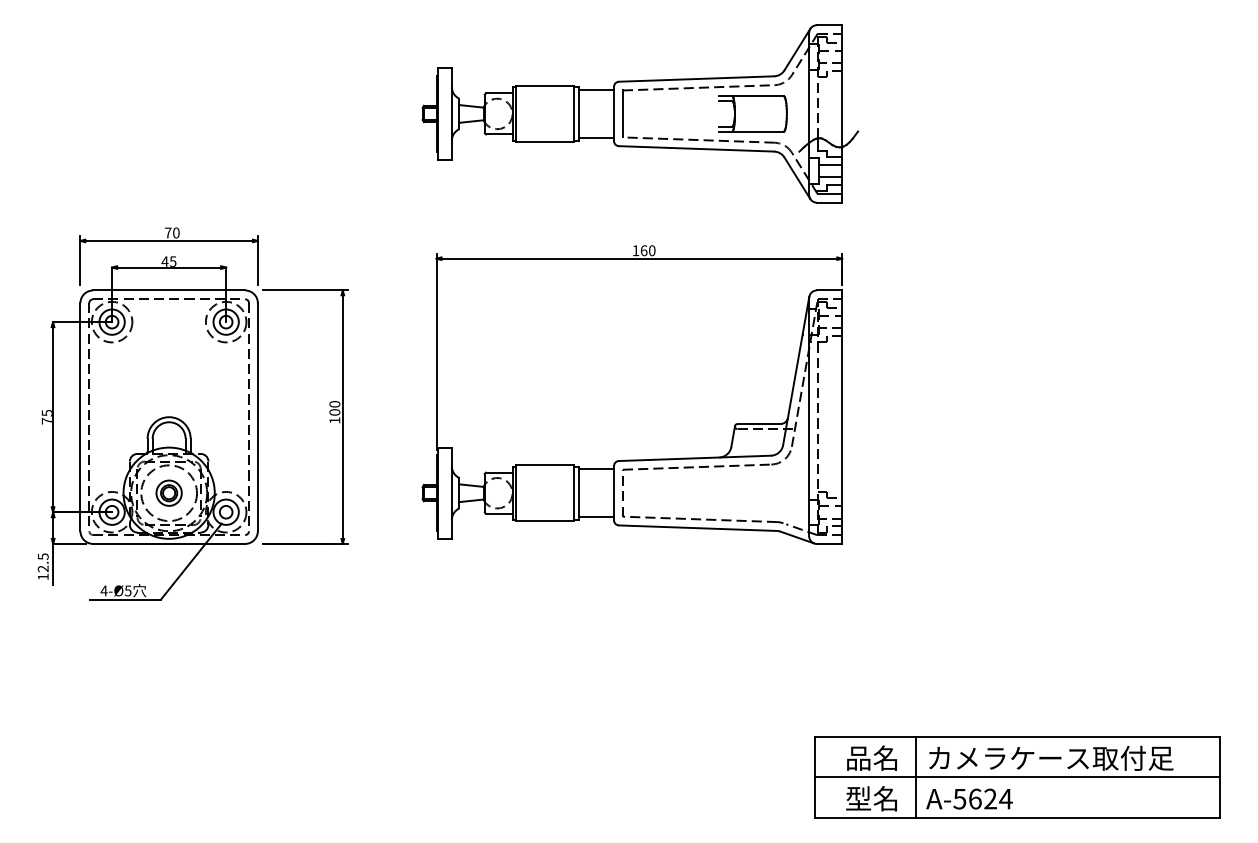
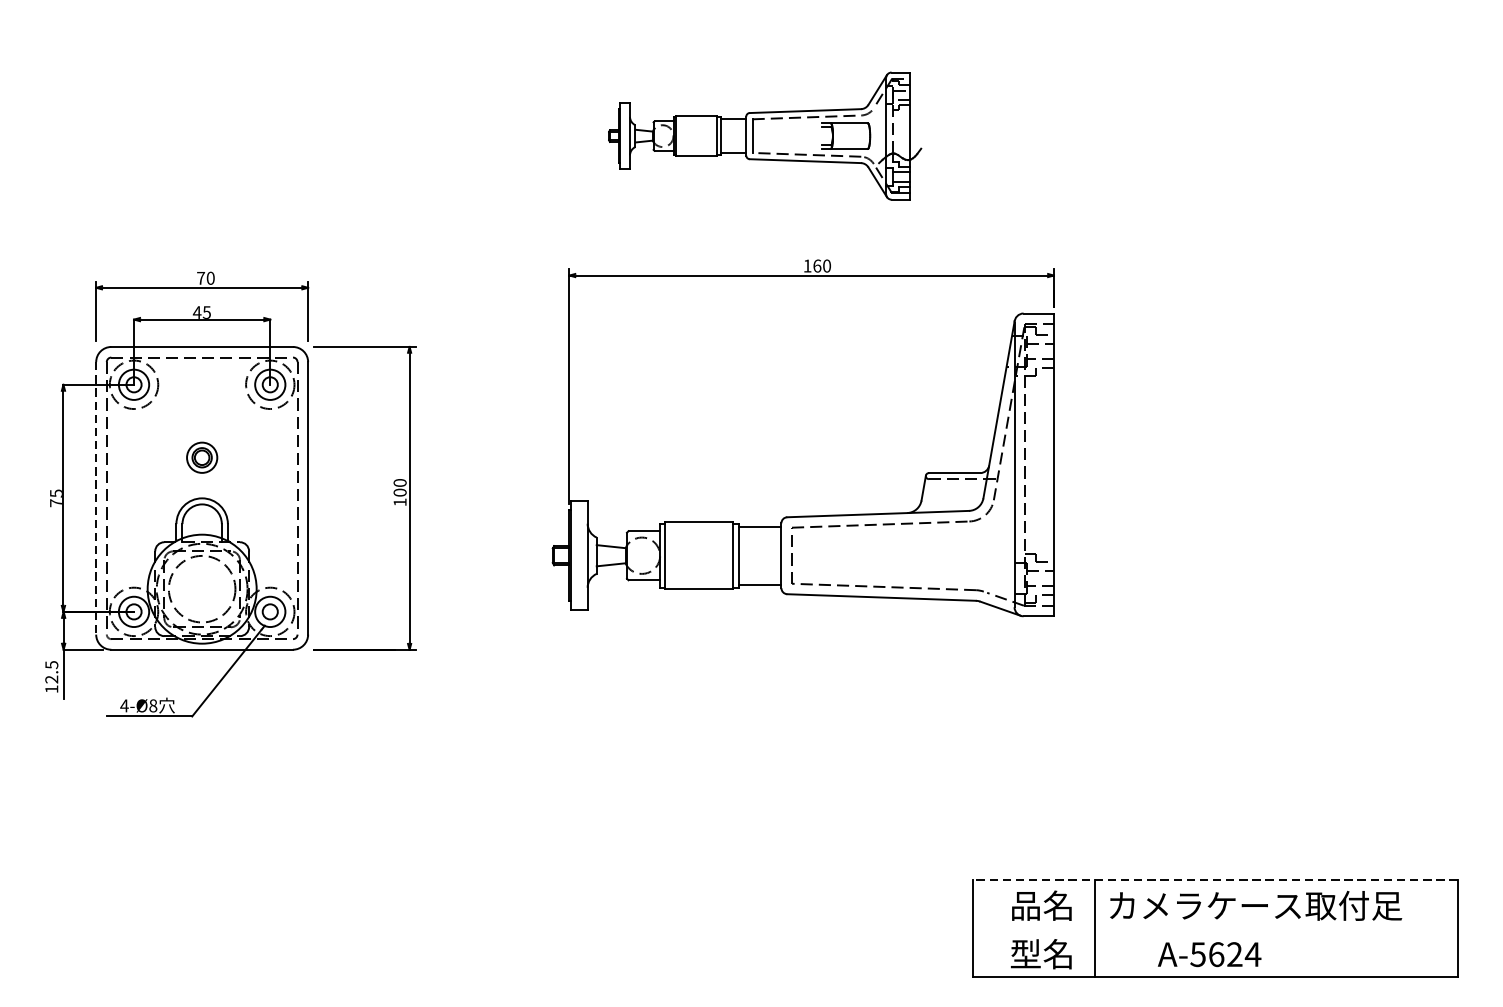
part: (640, 113) -> (765, 135), size x0.6
line: (80, 417) -> (96, 498), solid -> dashed
part: (632, 459) -> (803, 515), moved
part: (168, 492) -> (201, 456), moved
text: (128, 590) -> (153, 705), 4-Ø5 -> 4-Ø8
line: (1017, 736) -> (1215, 879), solid -> dashed
line: (1017, 777) -> (1215, 928), removed
text: (969, 798) -> (1209, 953), moved

